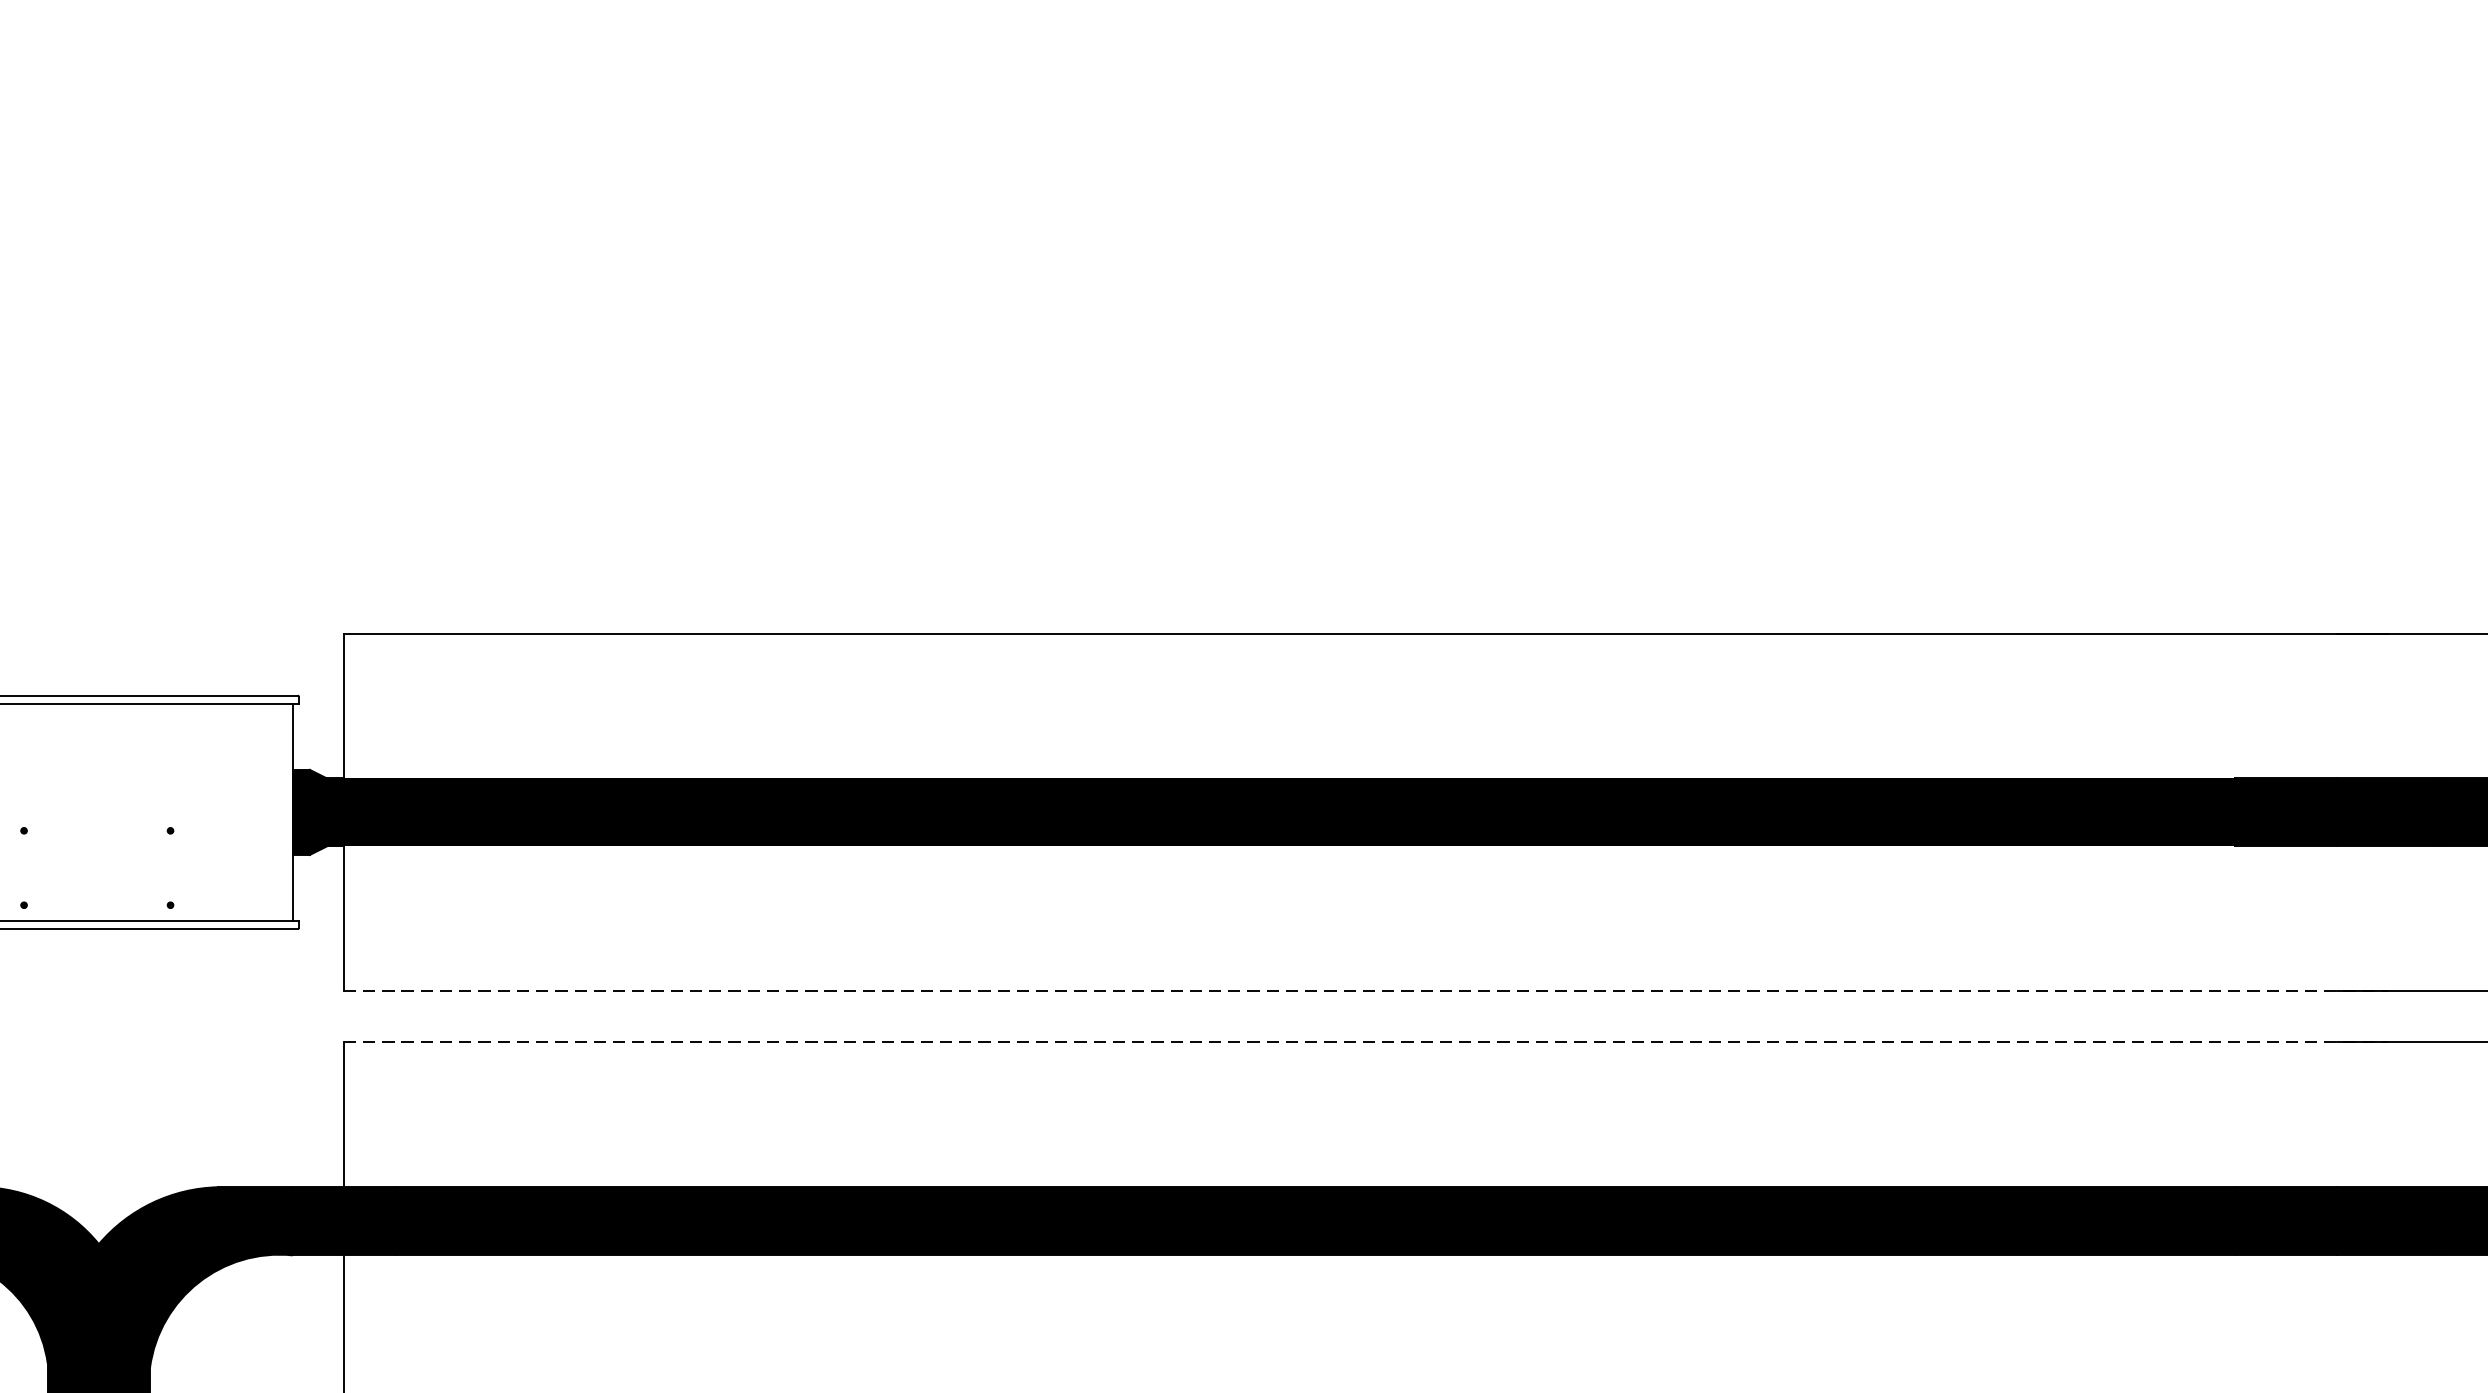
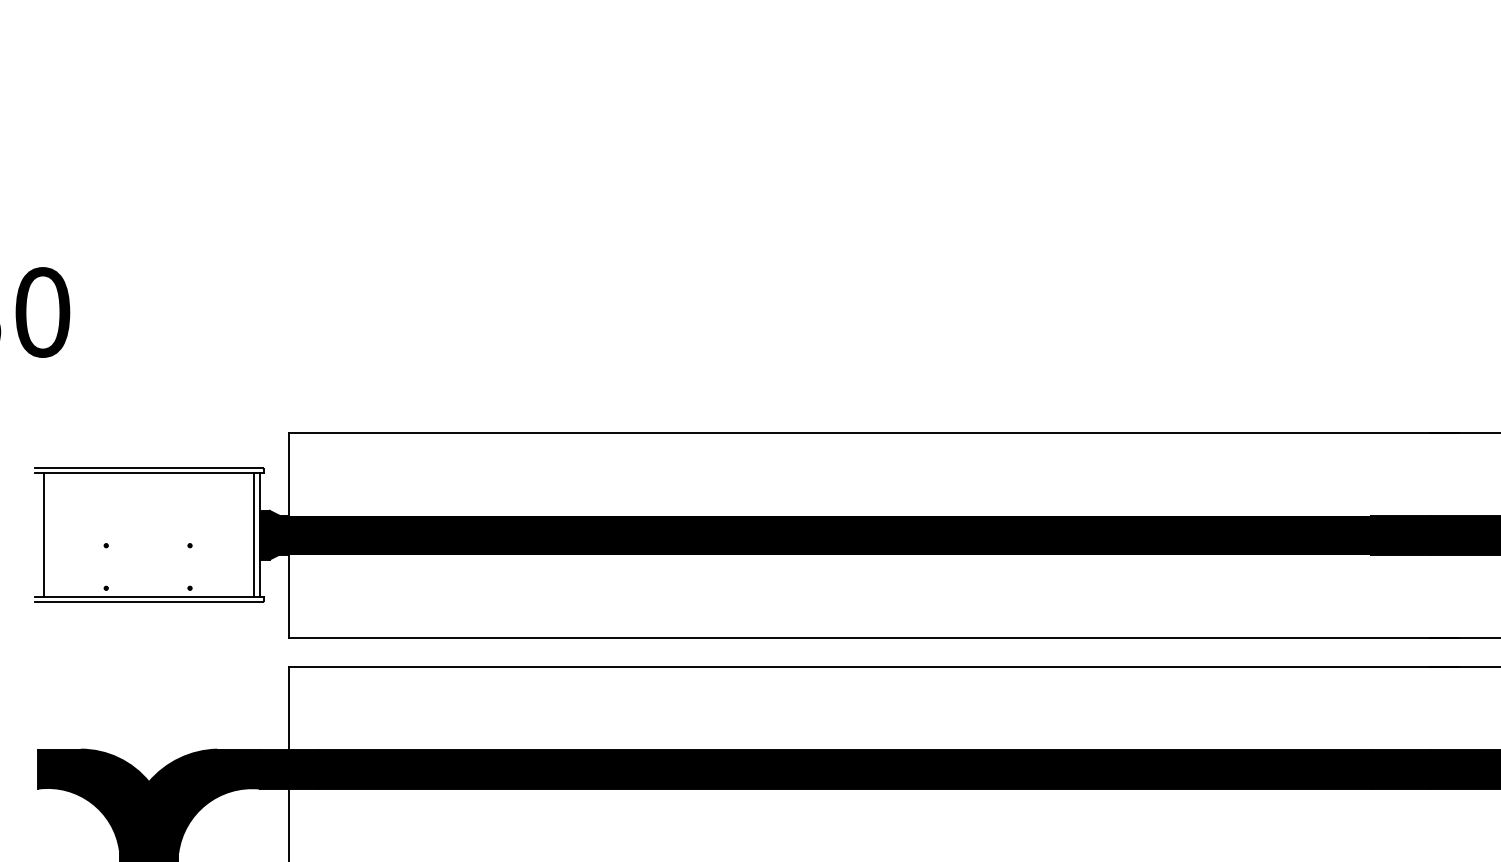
line: (283, 812) -> (254, 535), added
line: (1366, 991) -> (874, 637), dashed -> solid
line: (1366, 1041) -> (874, 666), dashed -> solid

